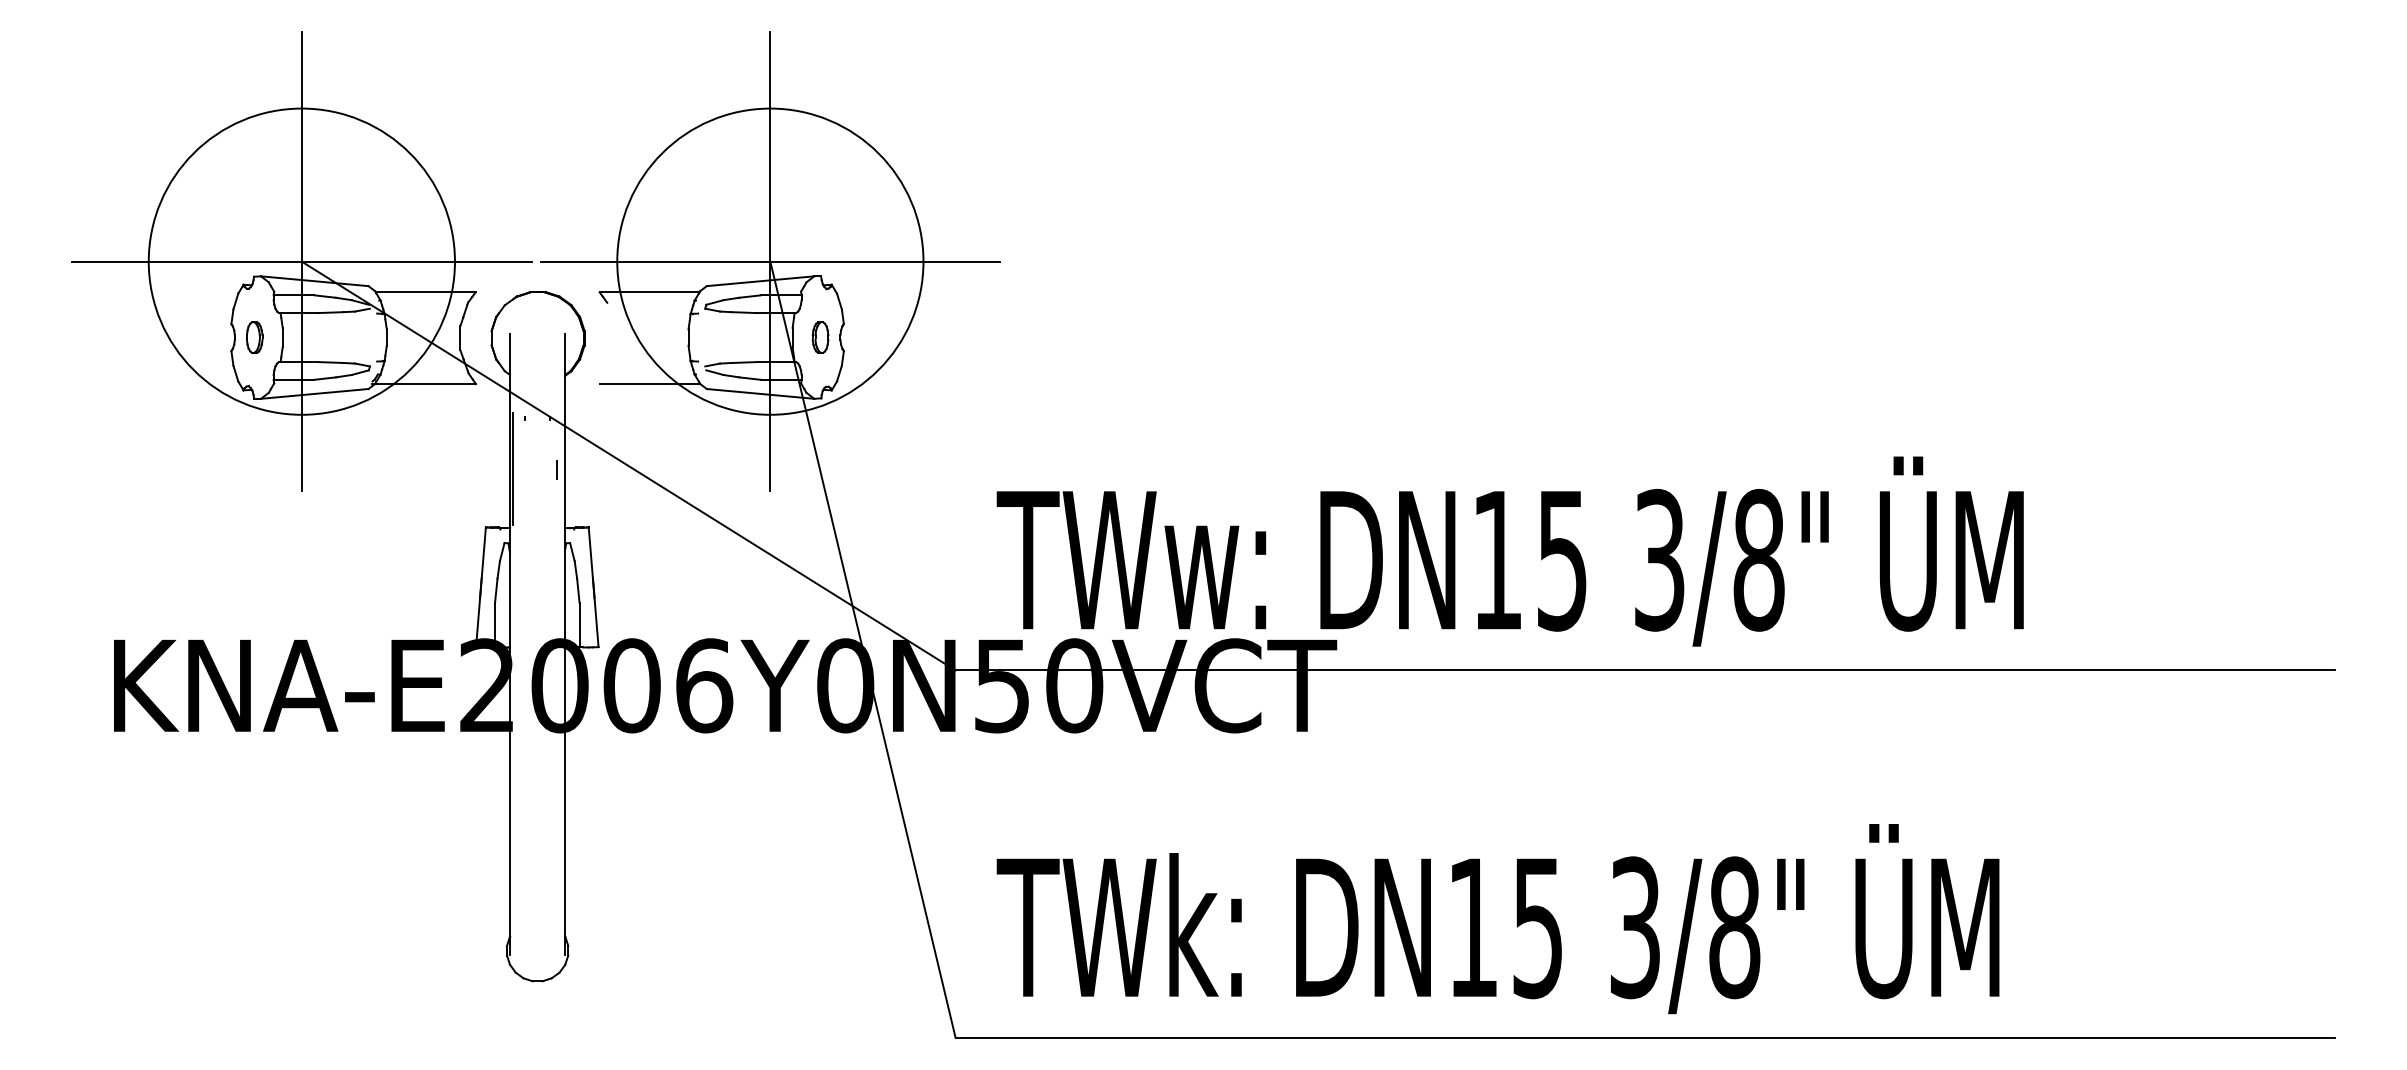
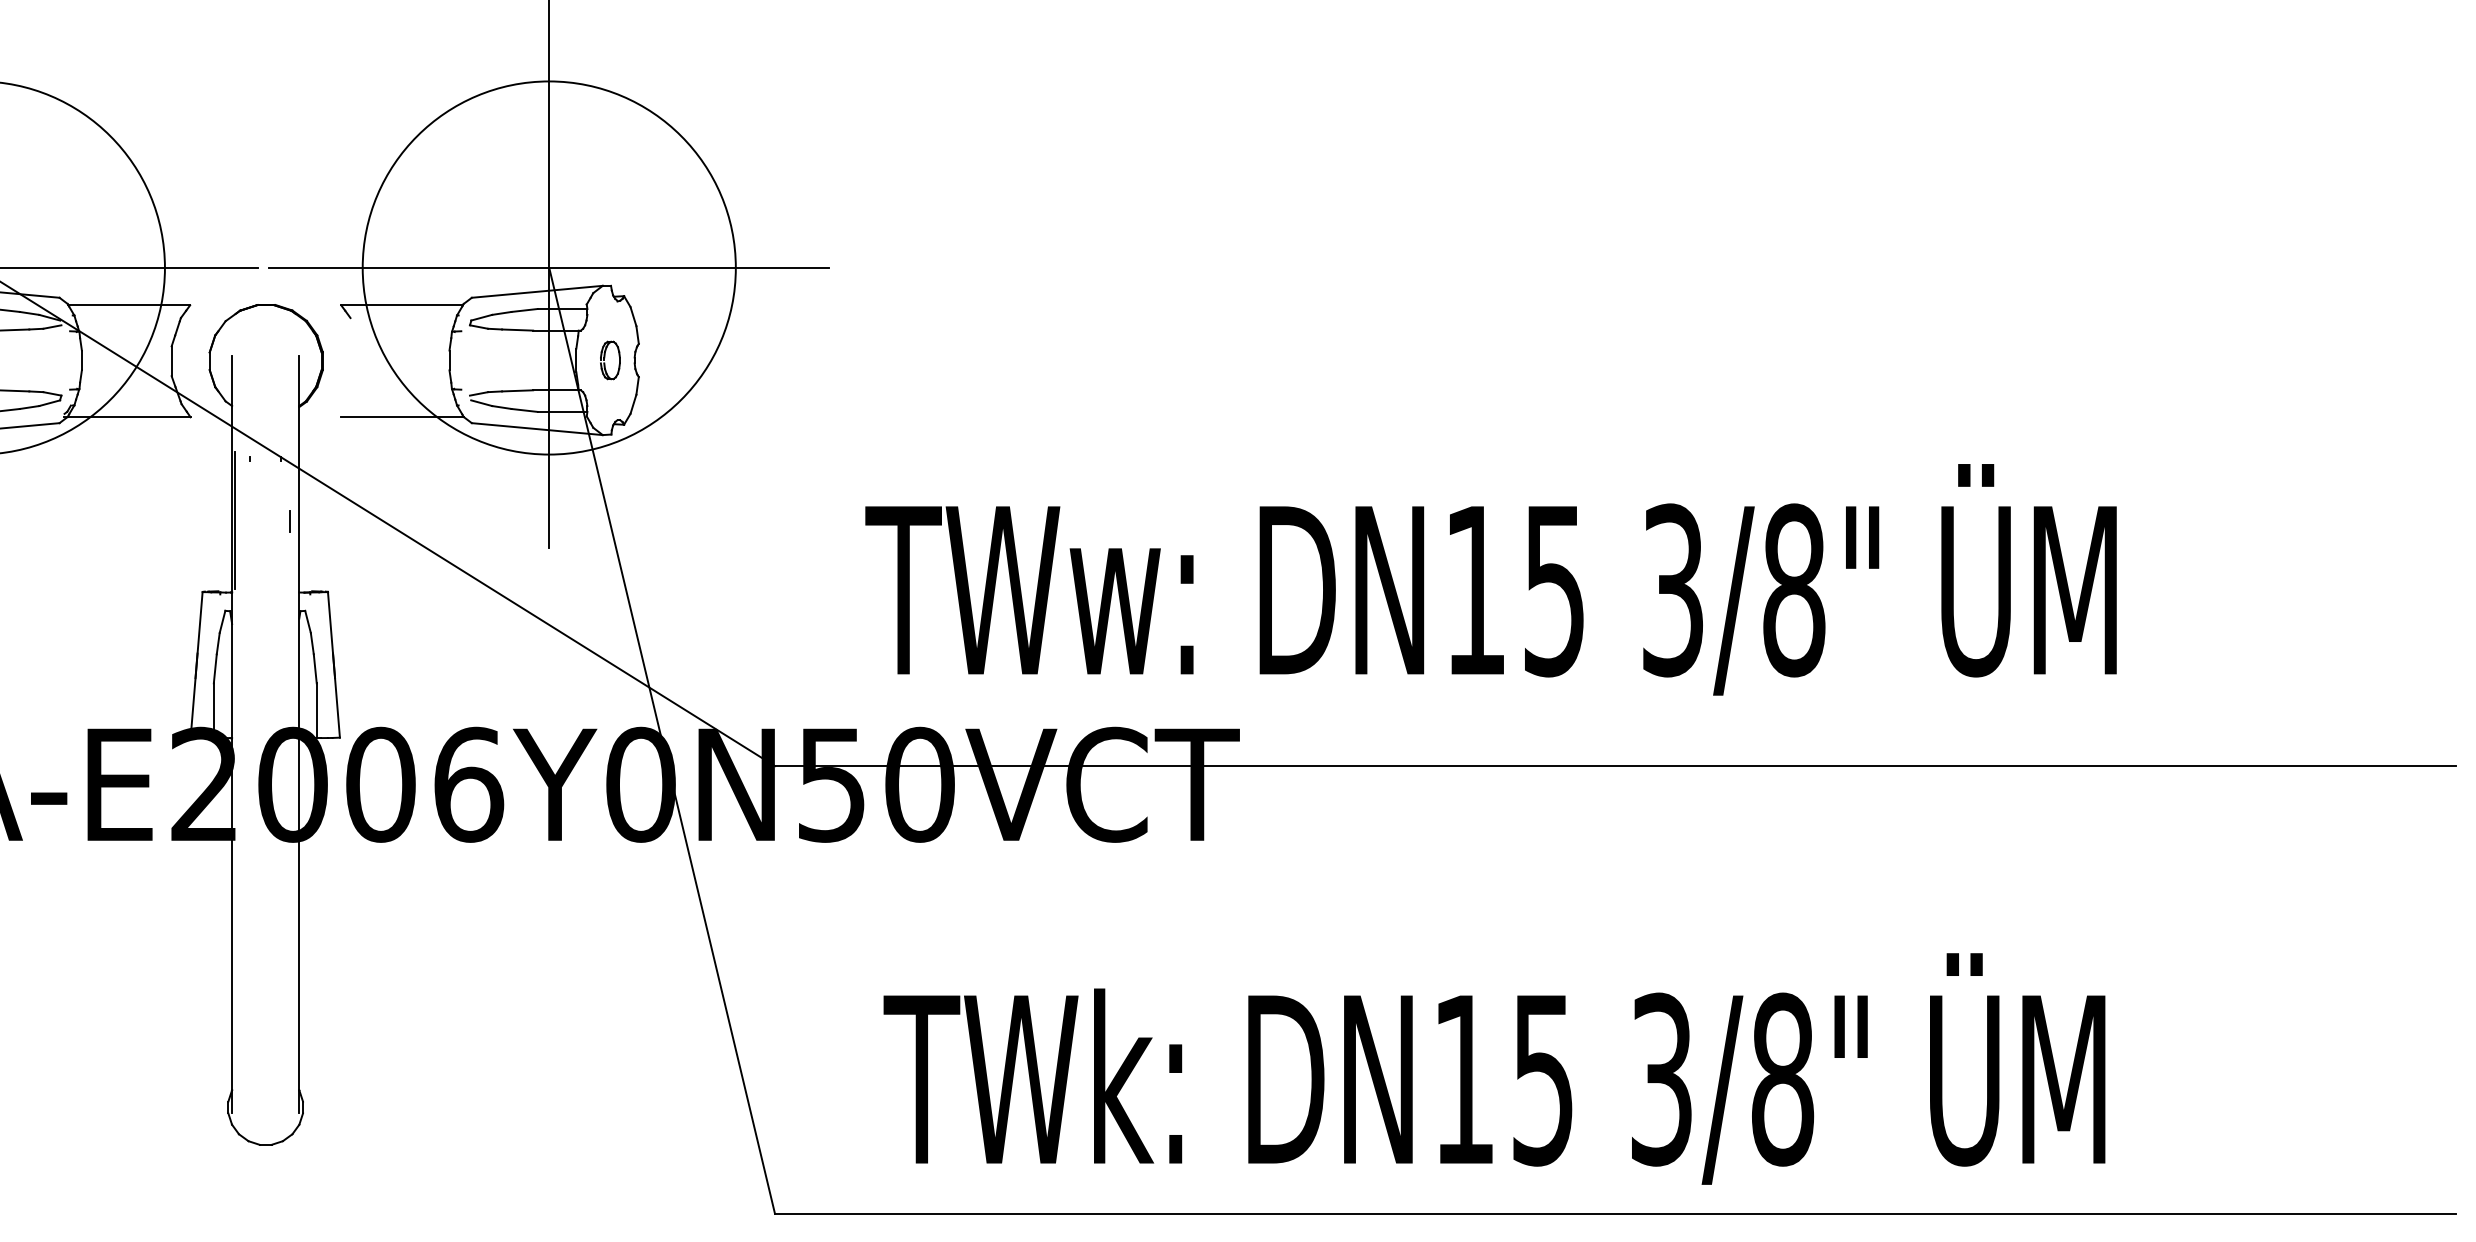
text: (1509, 551) -> (1490, 579), moved
text: (1497, 919) -> (1493, 1069), moved

